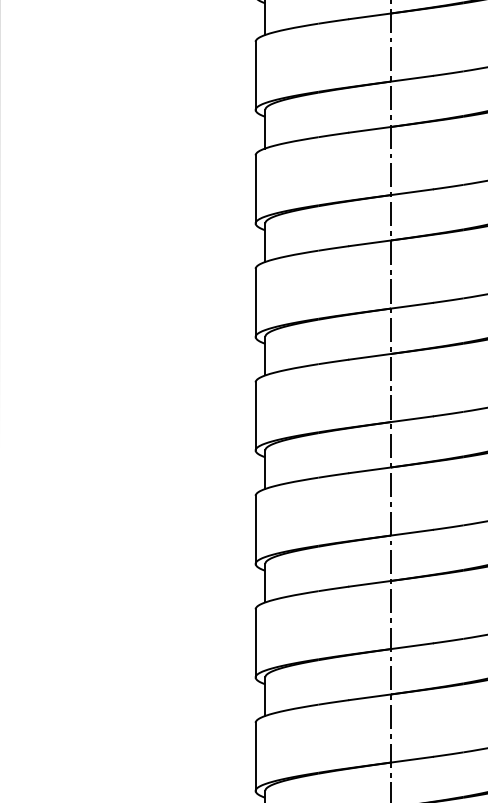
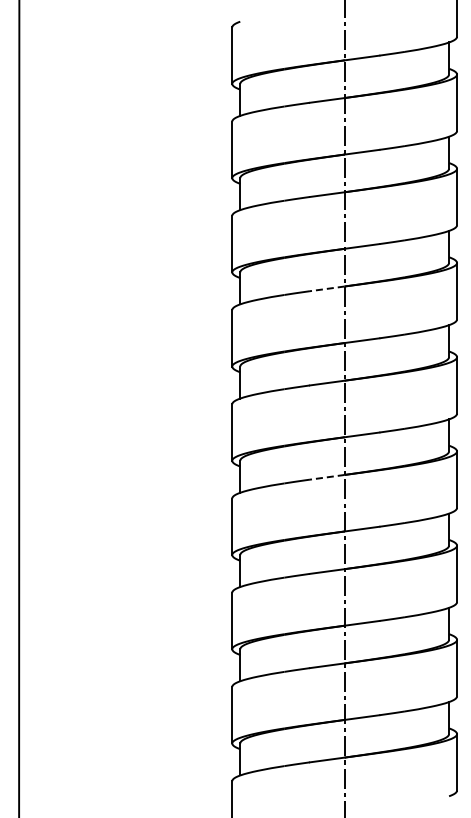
line: (370, 242) -> (327, 288), solid -> dashed
line: (370, 470) -> (327, 477), solid -> dashed

